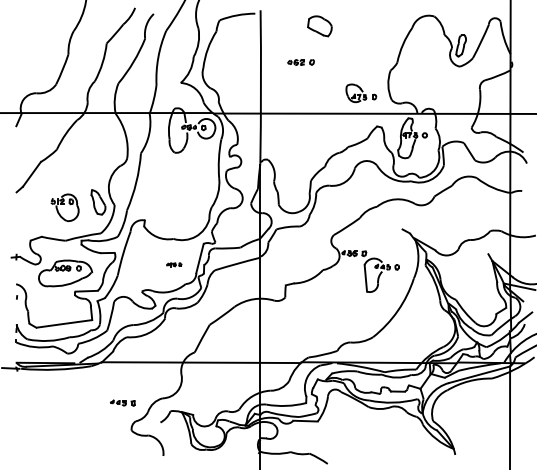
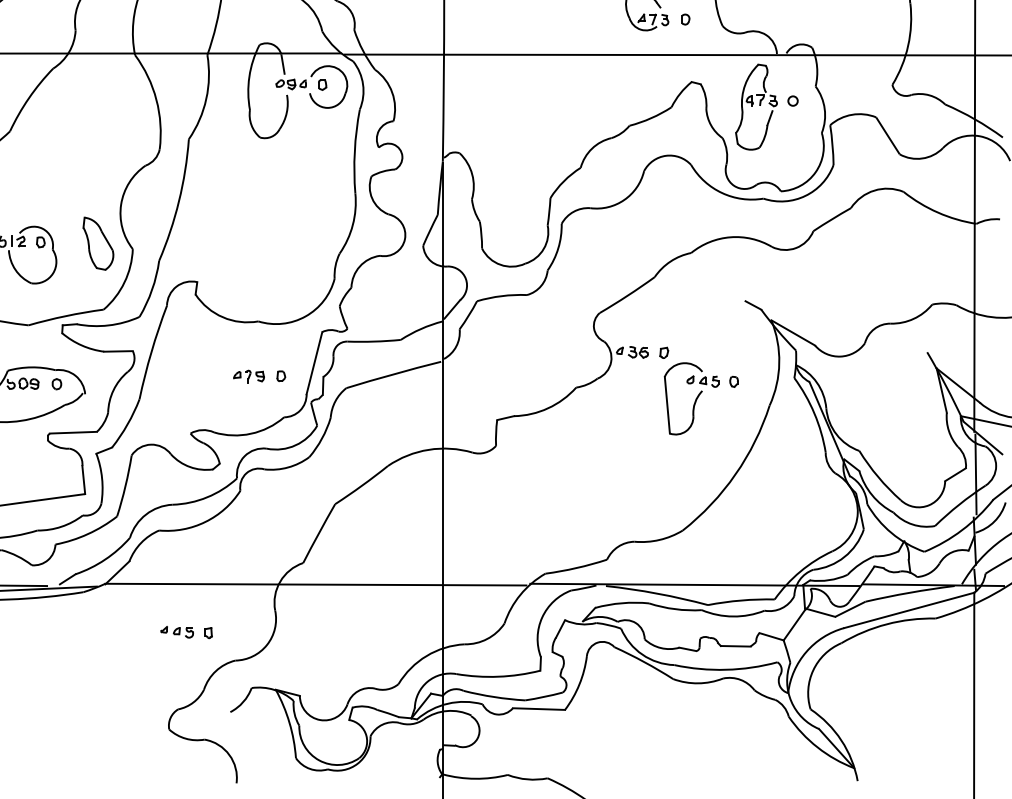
part: (174, 264) -> (260, 375), size x1.67
part: (122, 402) -> (185, 631), moved

